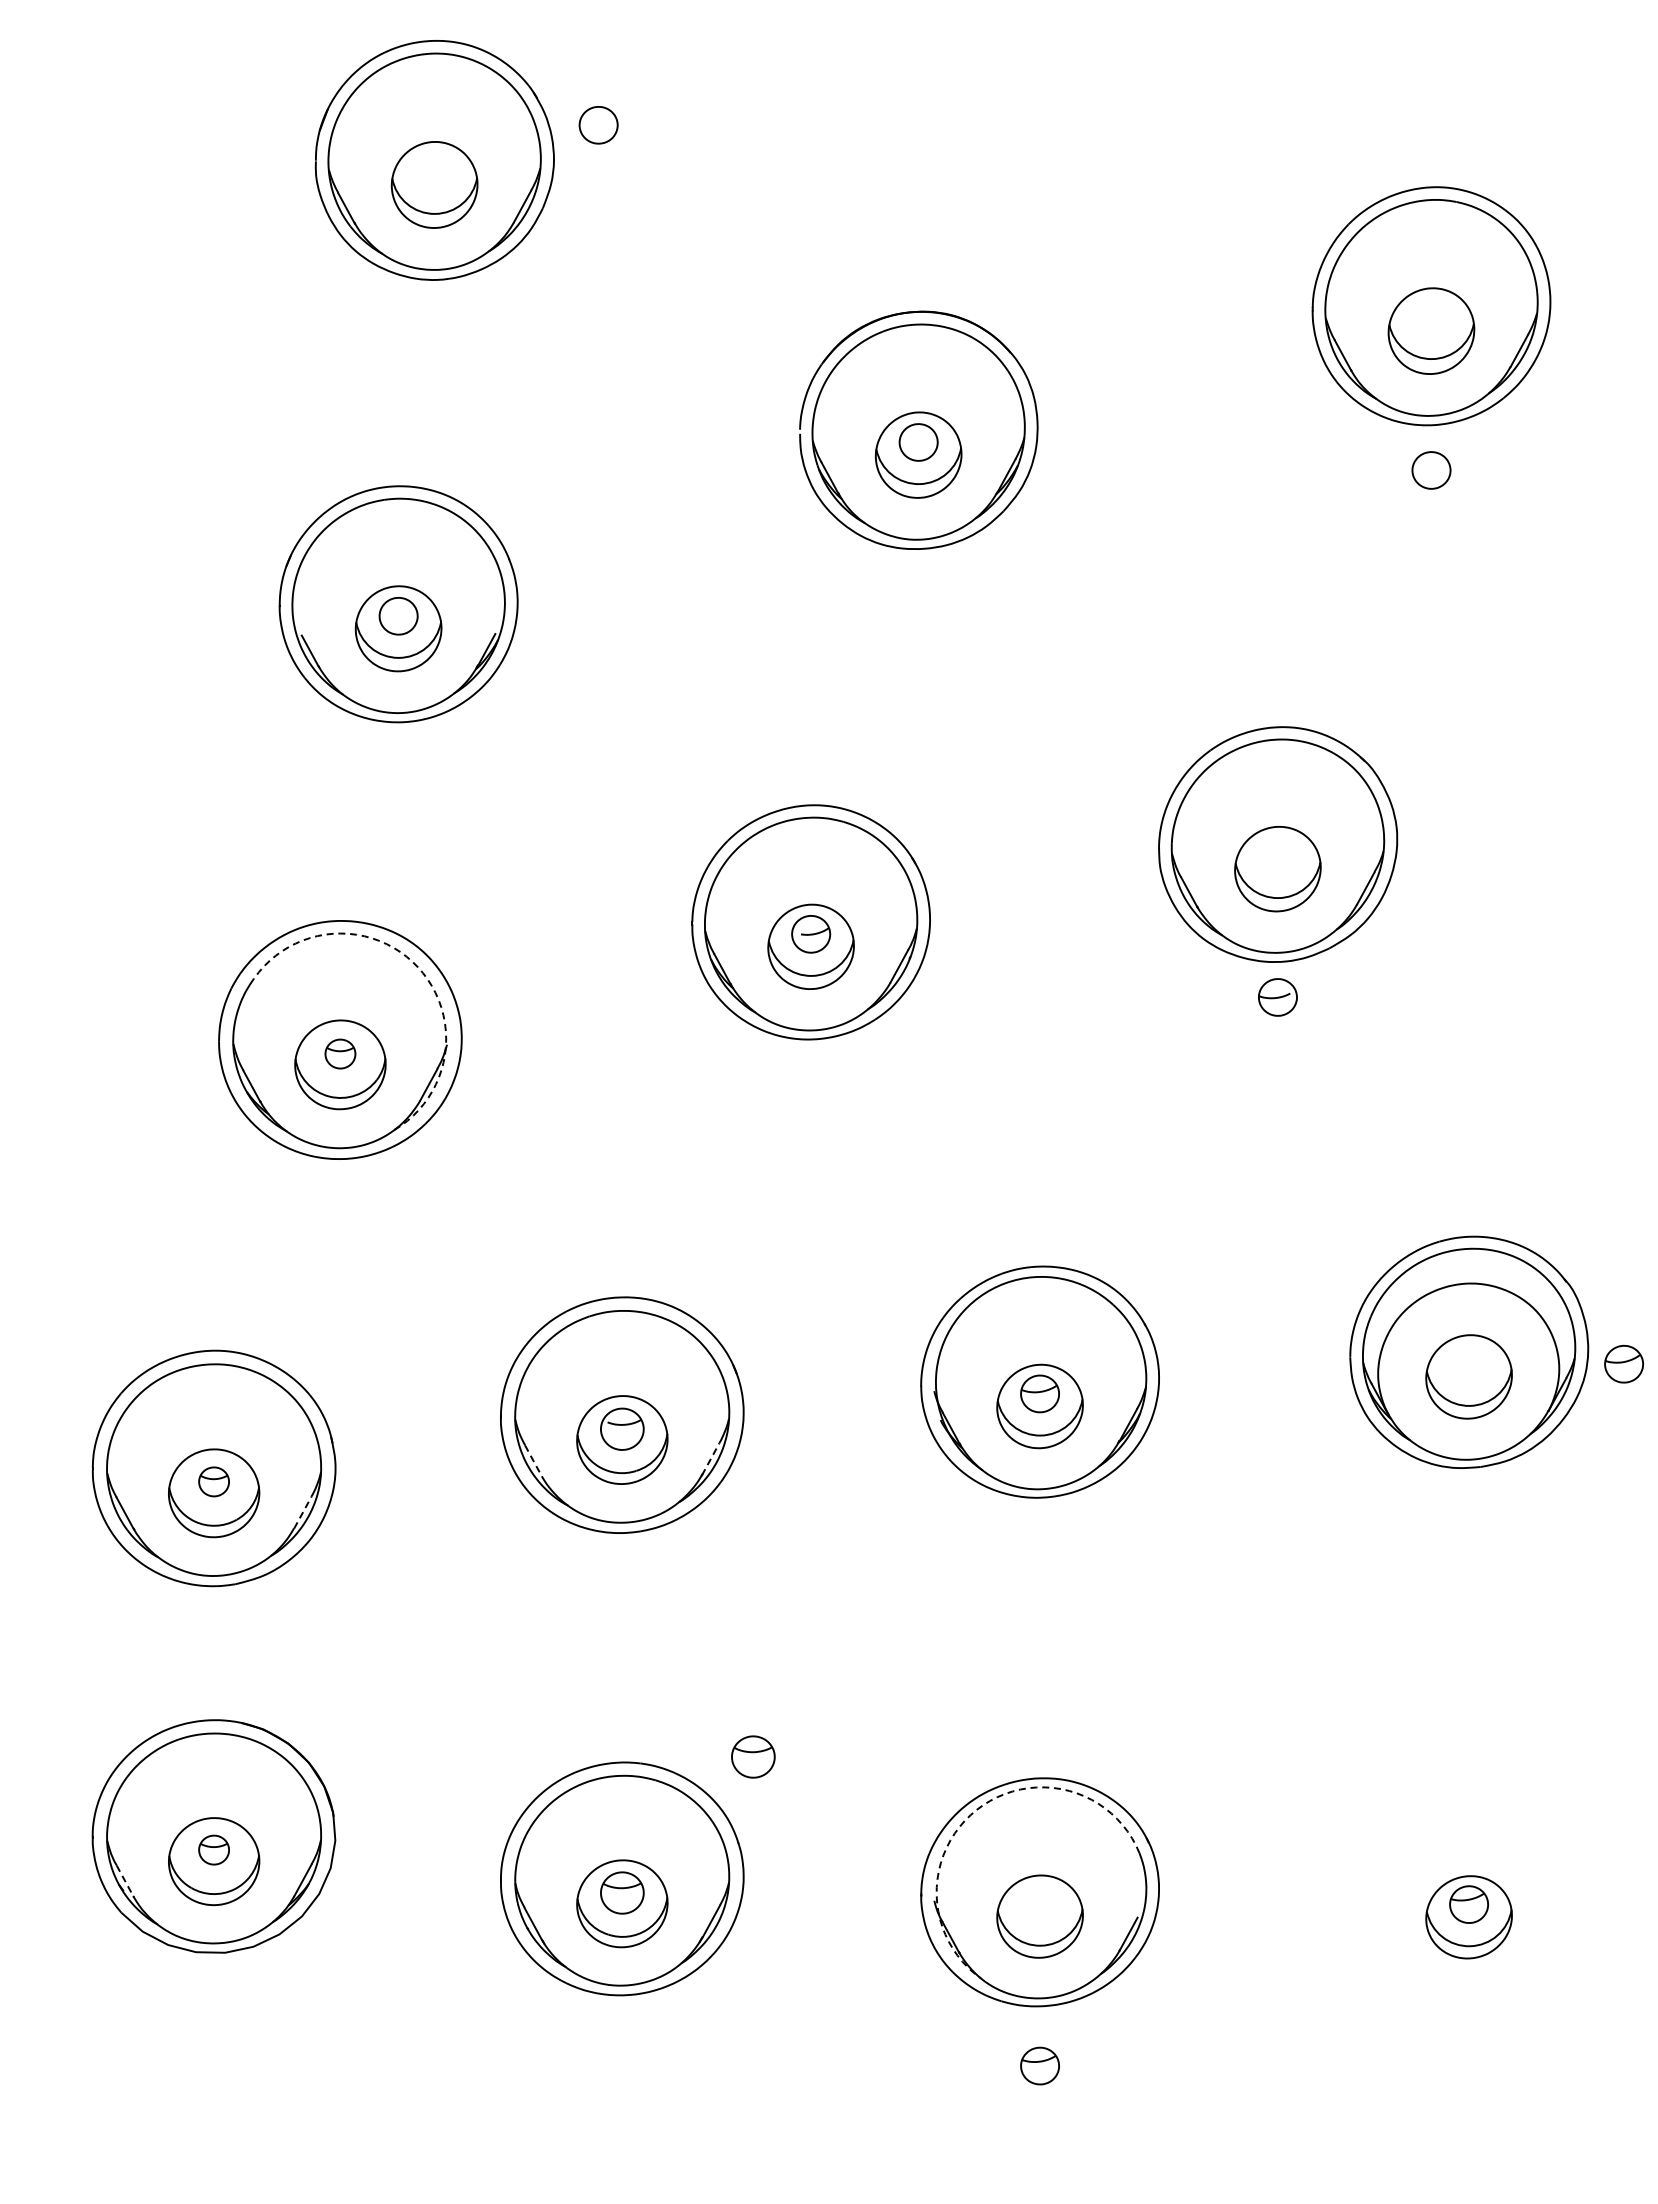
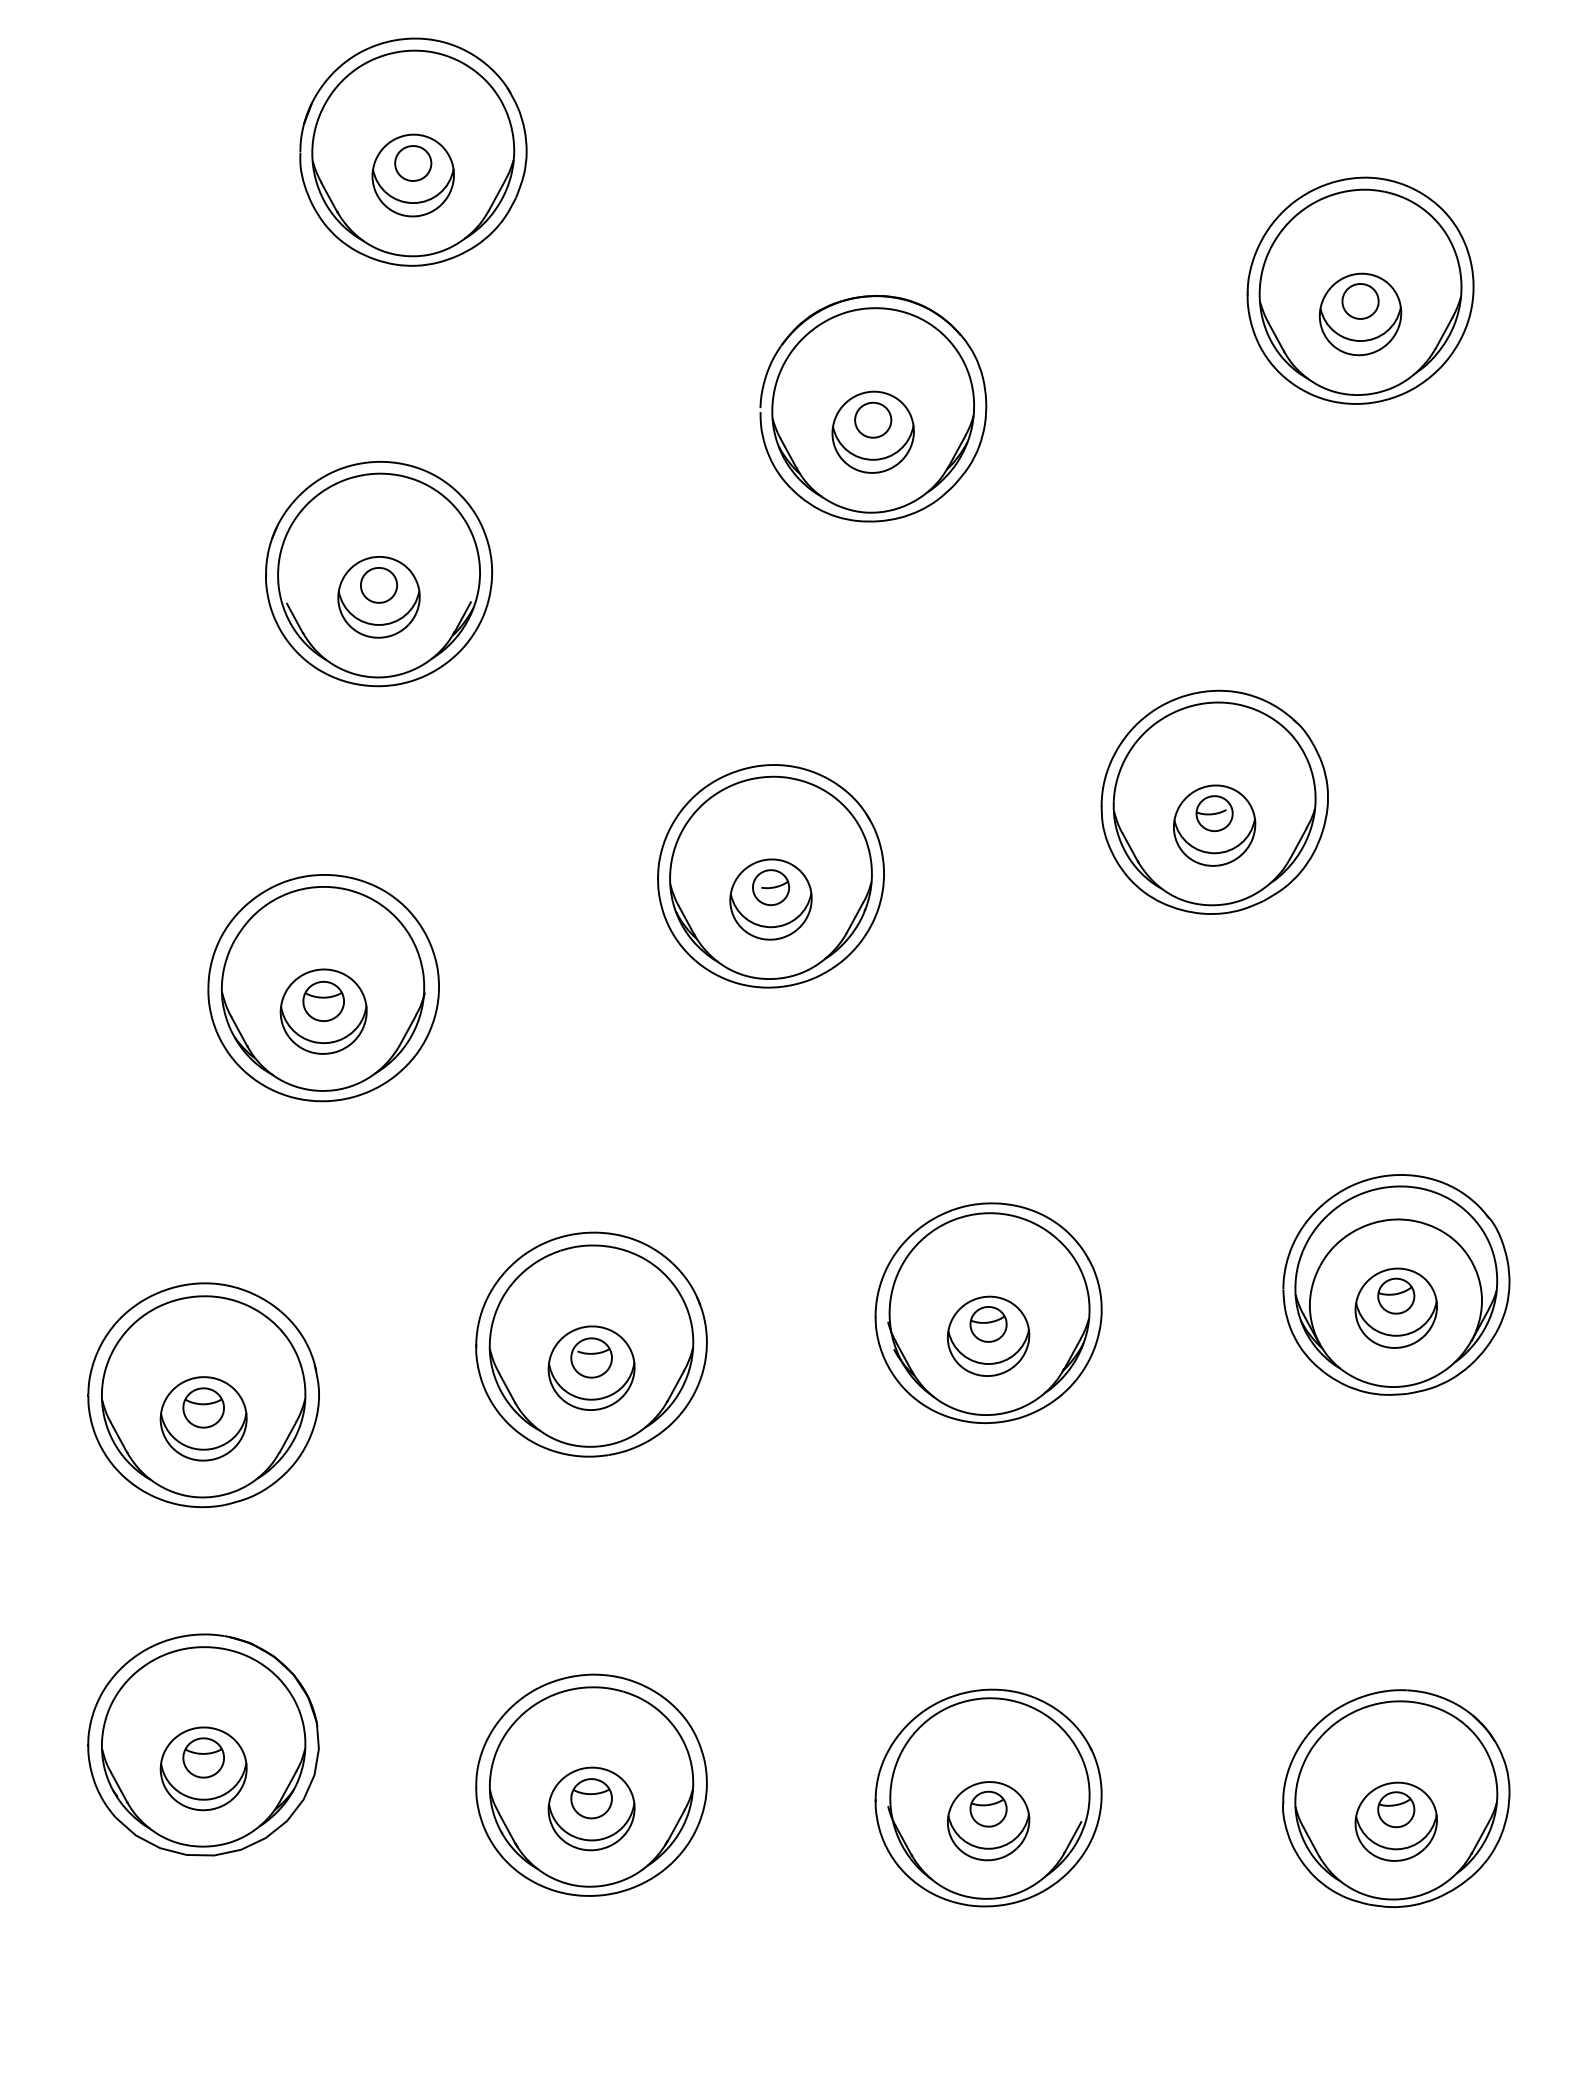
part: (598, 125) -> (413, 163), moved
part: (1431, 470) -> (1360, 301), moved
arc: (418, 967) -> (397, 919), dashed -> solid
part: (1277, 997) -> (1214, 813), moved
part: (340, 1053) -> (323, 1000), size x1.43
part: (1623, 1363) -> (1395, 1295), moved
line: (710, 1458) -> (675, 1385), dashed -> solid
line: (533, 1460) -> (507, 1387), dashed -> solid
part: (213, 1481) -> (203, 1407), size x1.43
line: (303, 1512) -> (288, 1437), dashed -> solid
part: (753, 1756) -> (716, 1668), removed
arc: (976, 1809) -> (928, 1719), dashed -> solid
part: (213, 1849) -> (203, 1757), size x1.43
line: (125, 1881) -> (119, 1787), dashed -> solid
part: (1469, 1892) -> (1396, 1798), added
part: (1039, 2065) -> (988, 1808), moved

